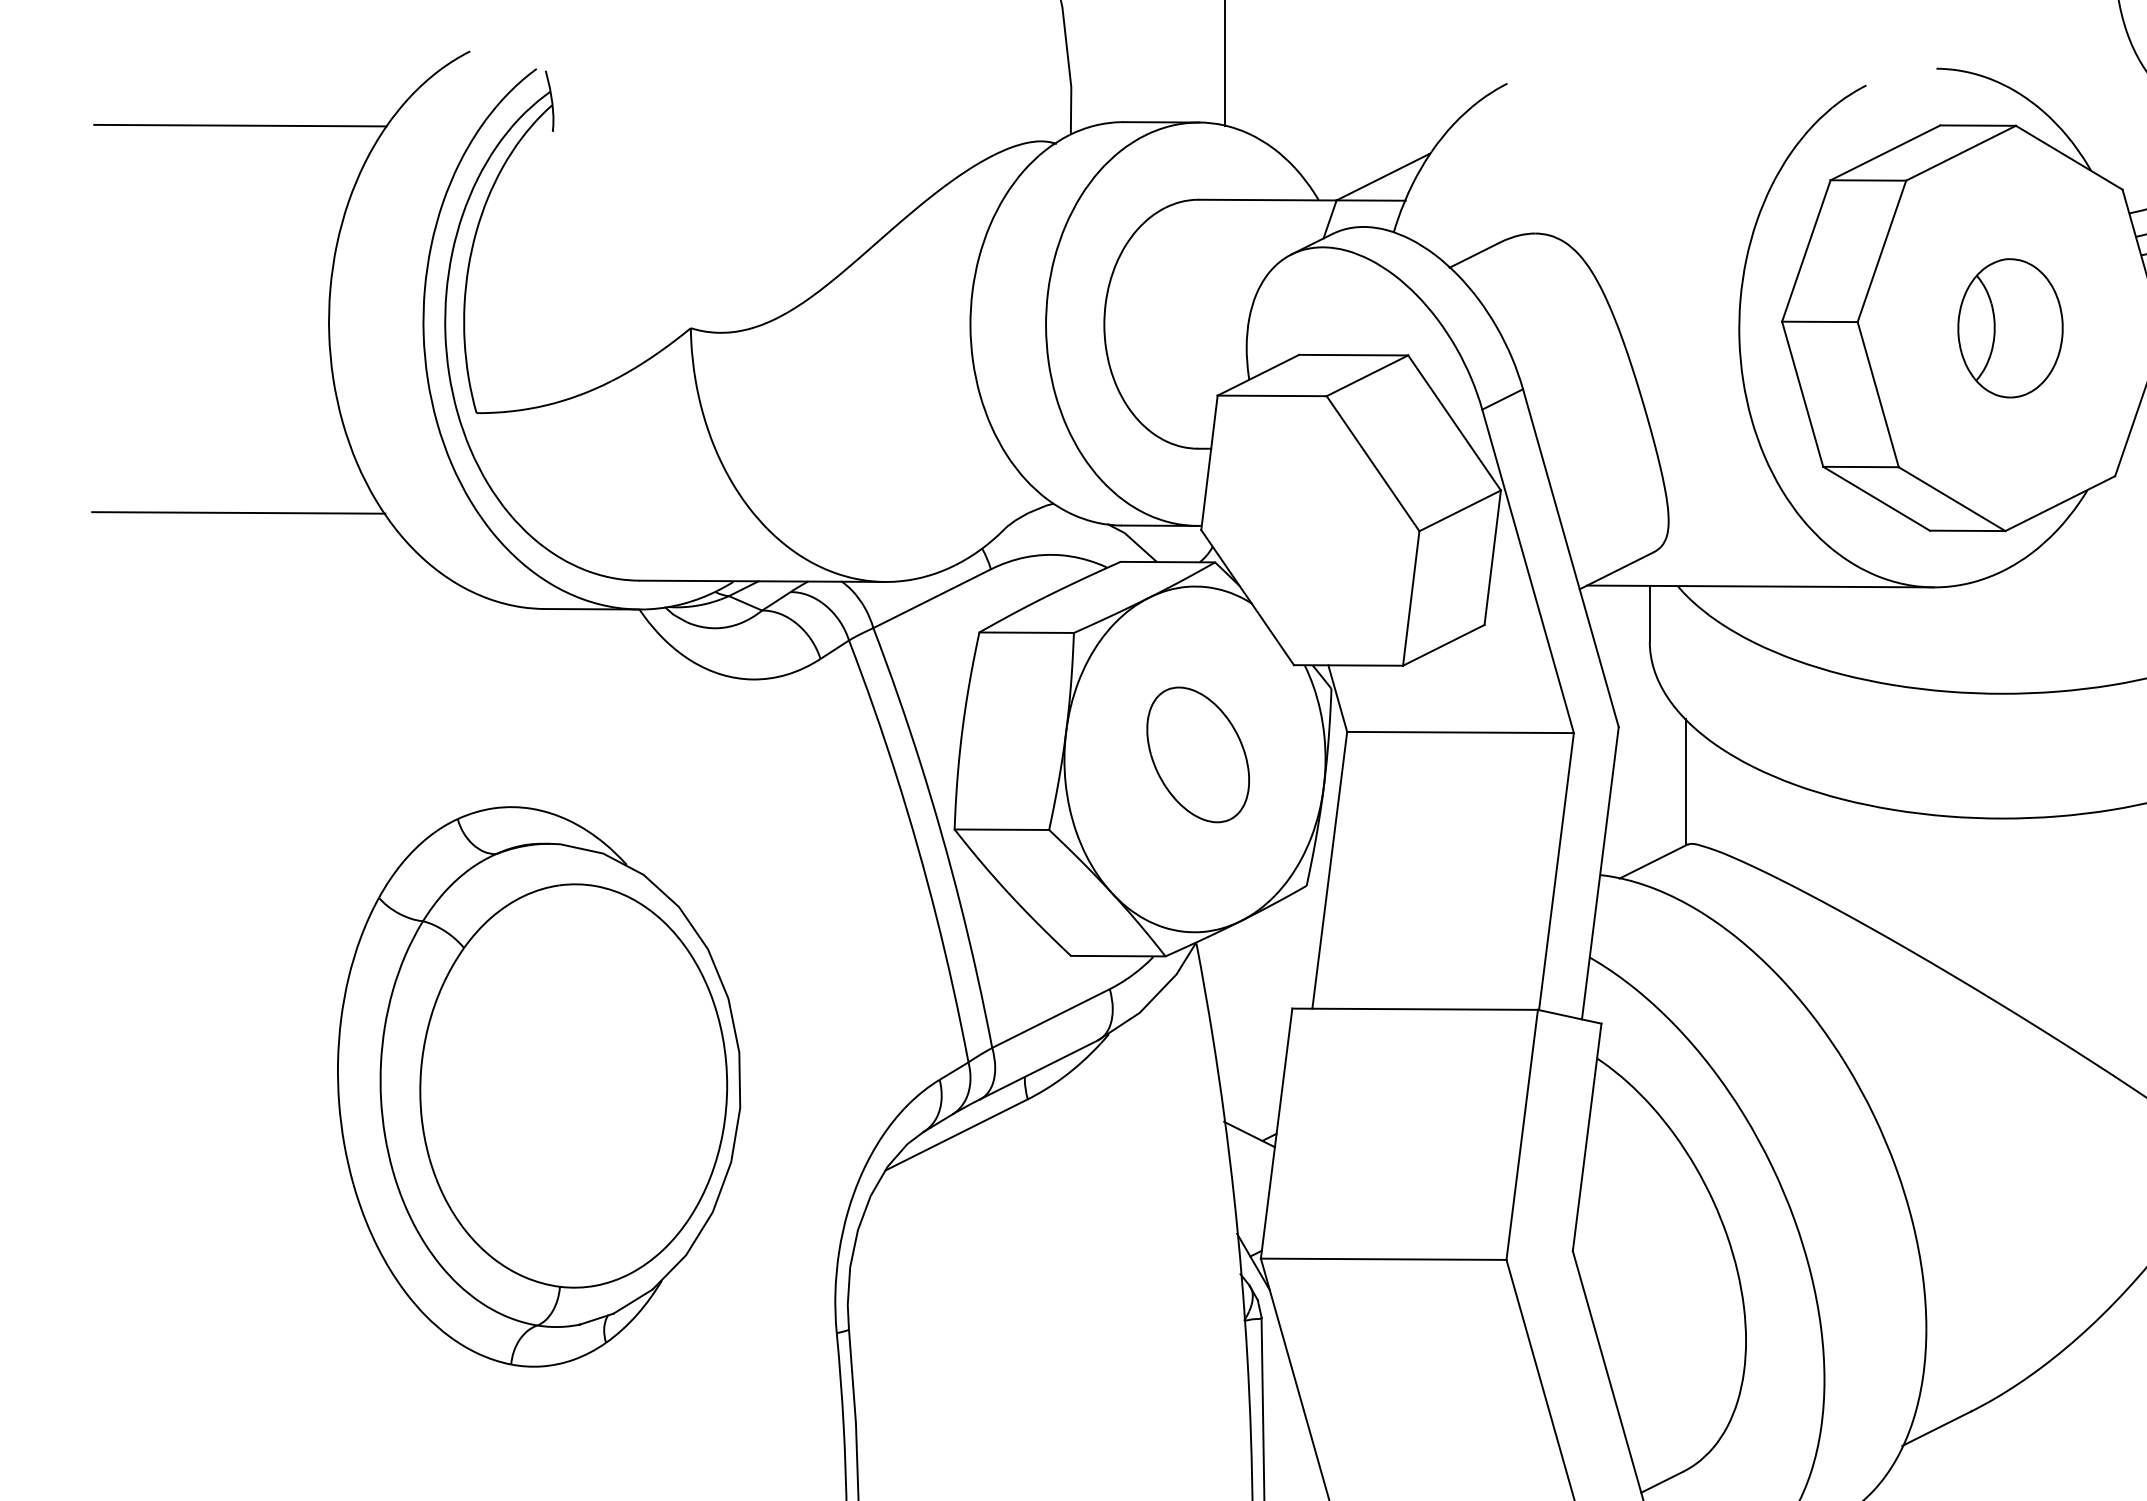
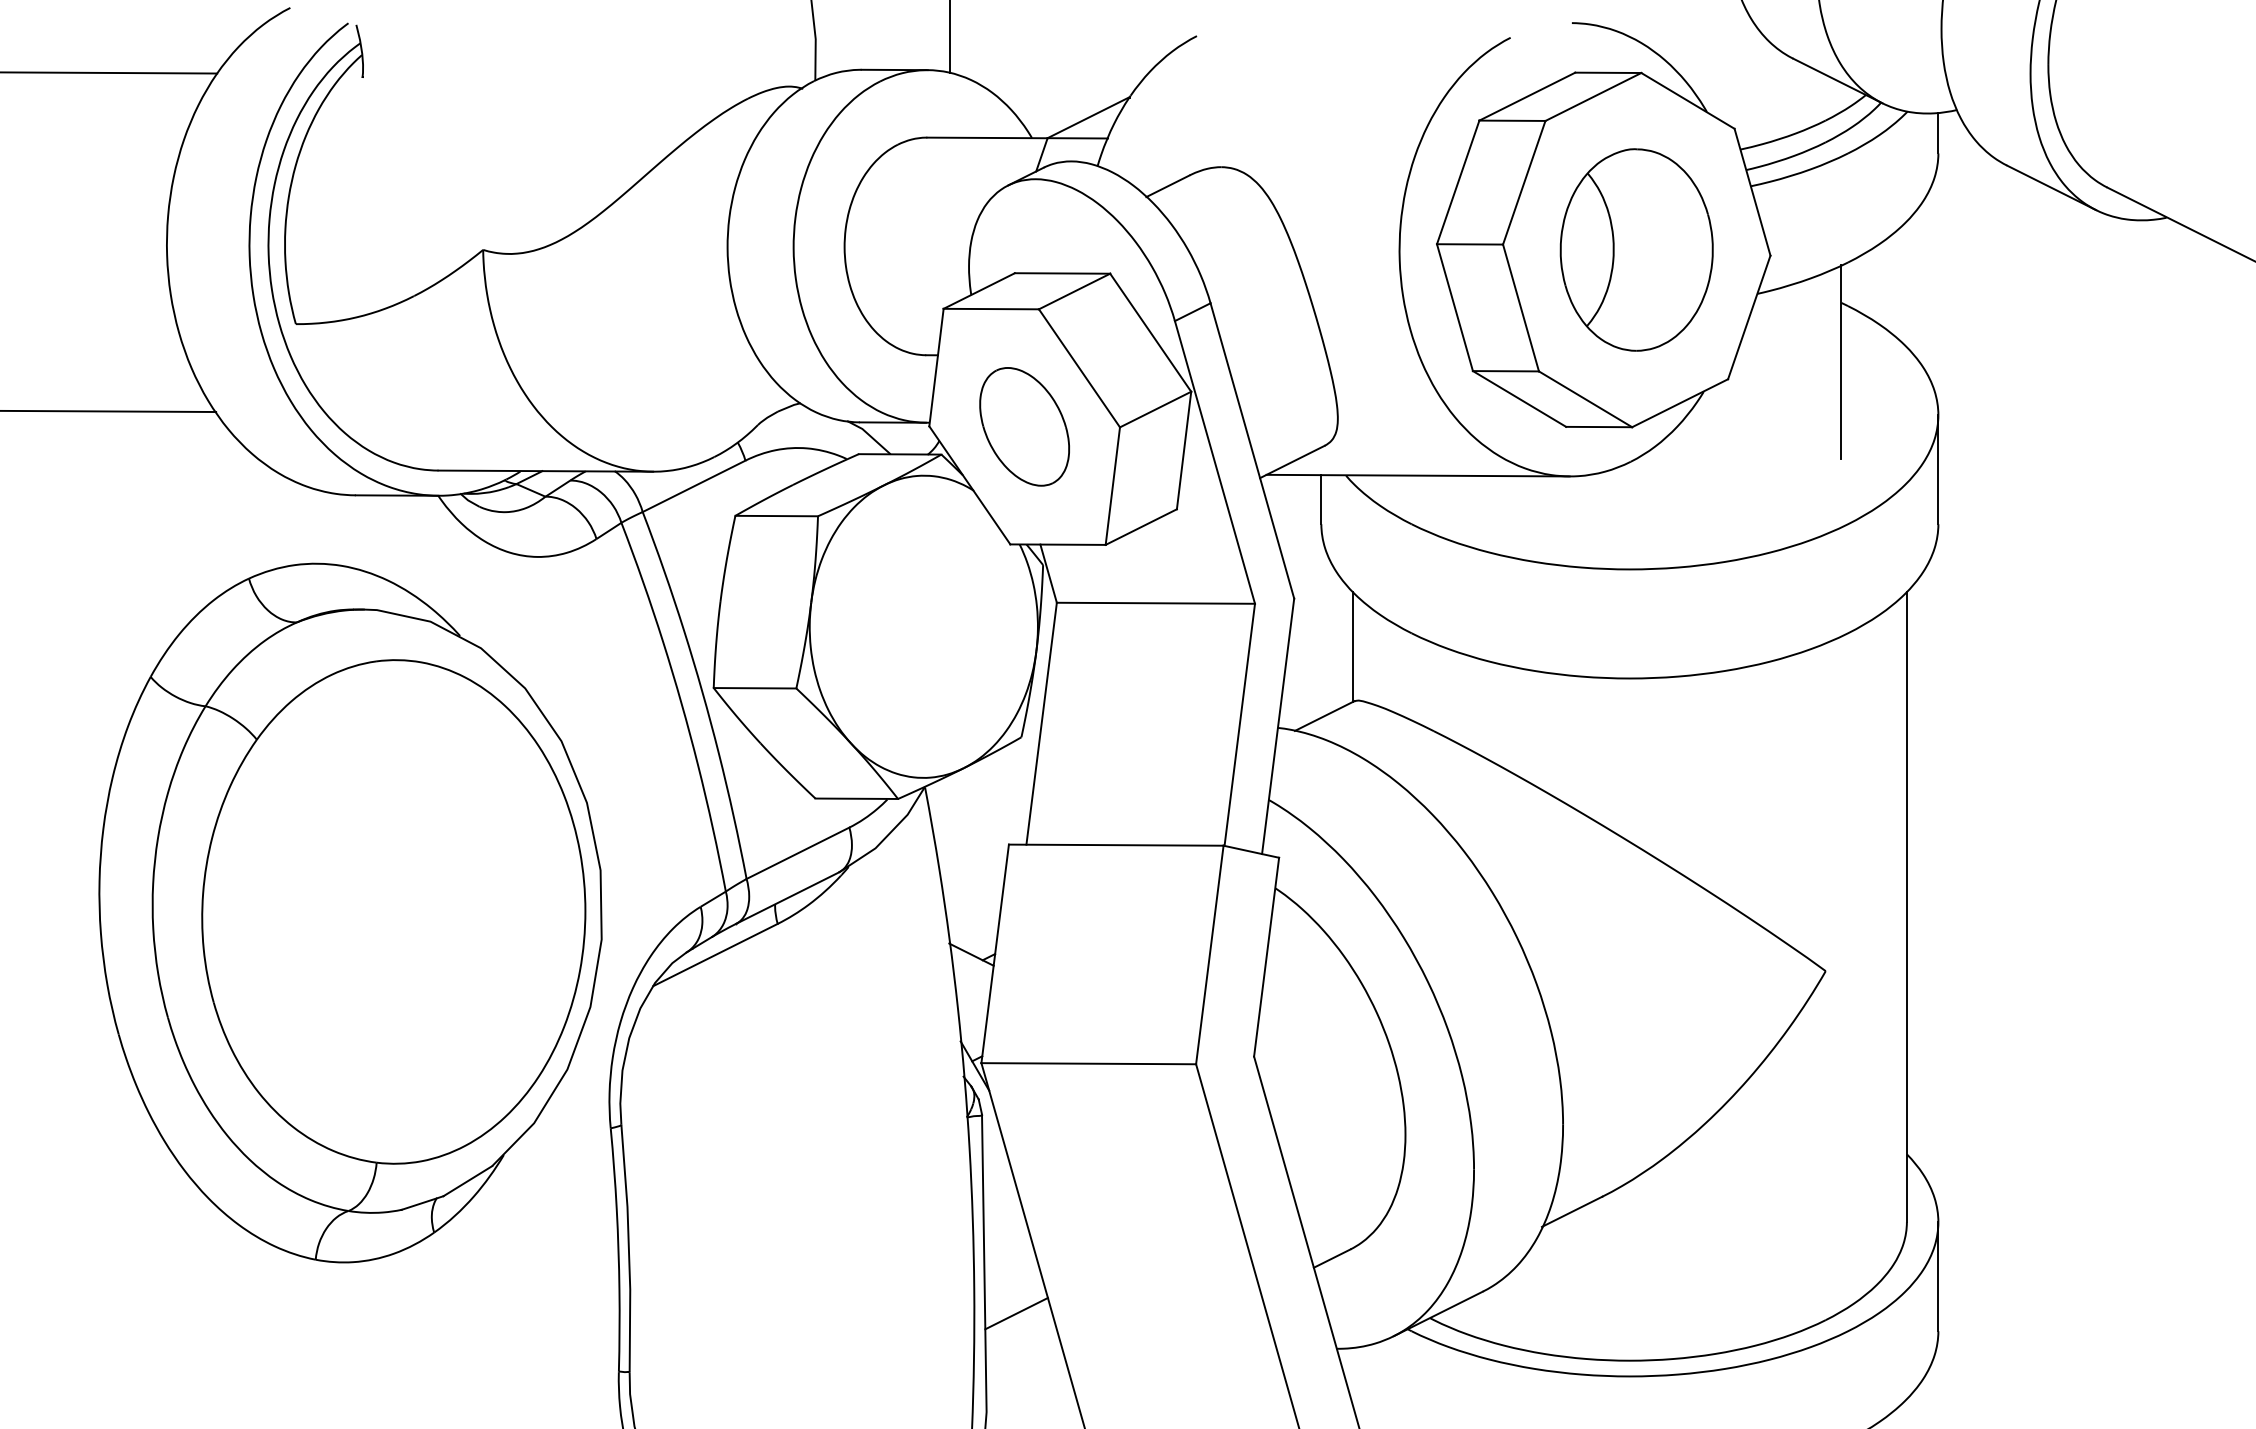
part: (2010, 327) -> (1636, 249), size x1.67
part: (1198, 754) -> (1024, 426), moved
part: (539, 1086) -> (350, 912), size x1.43

